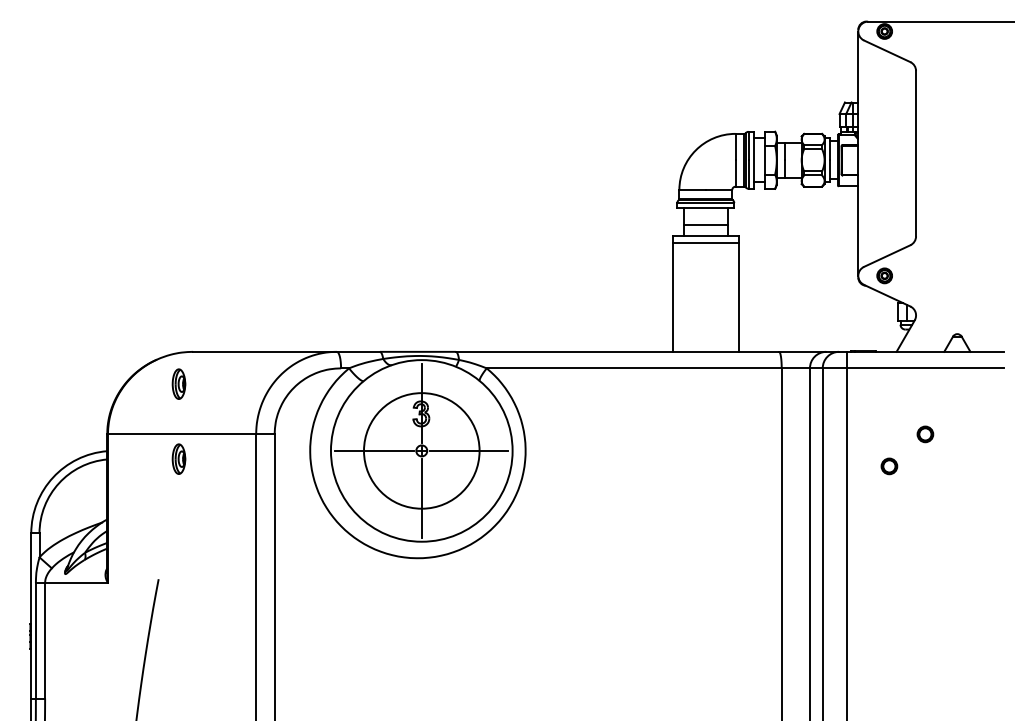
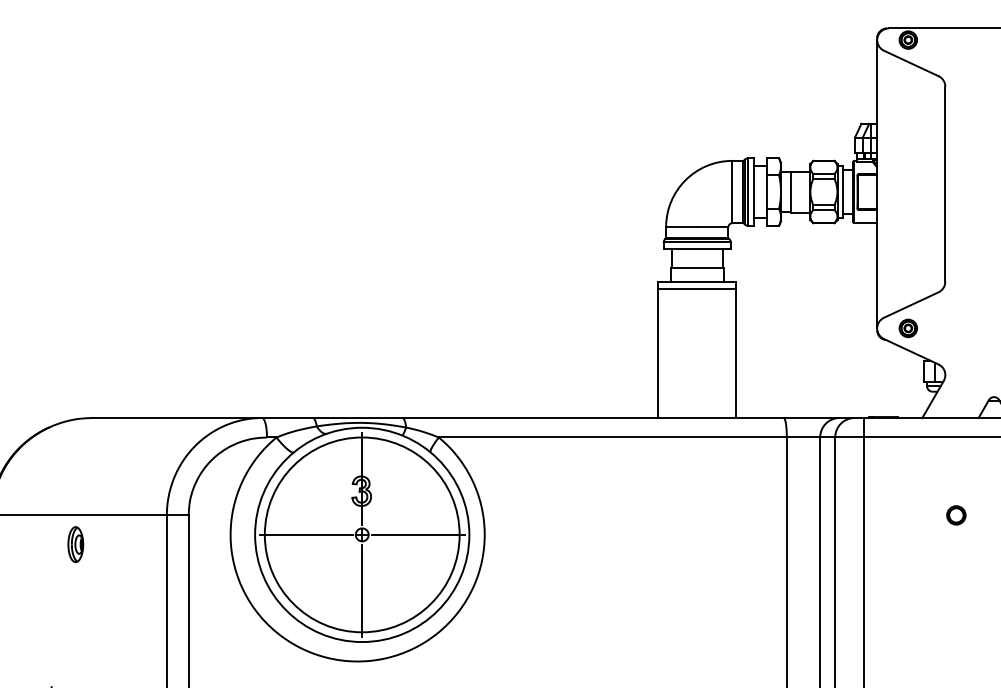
part: (178, 383) -> (75, 455), removed
circle: (421, 450) -> (361, 534), size x1.43
part: (889, 466) -> (913, 553), removed

